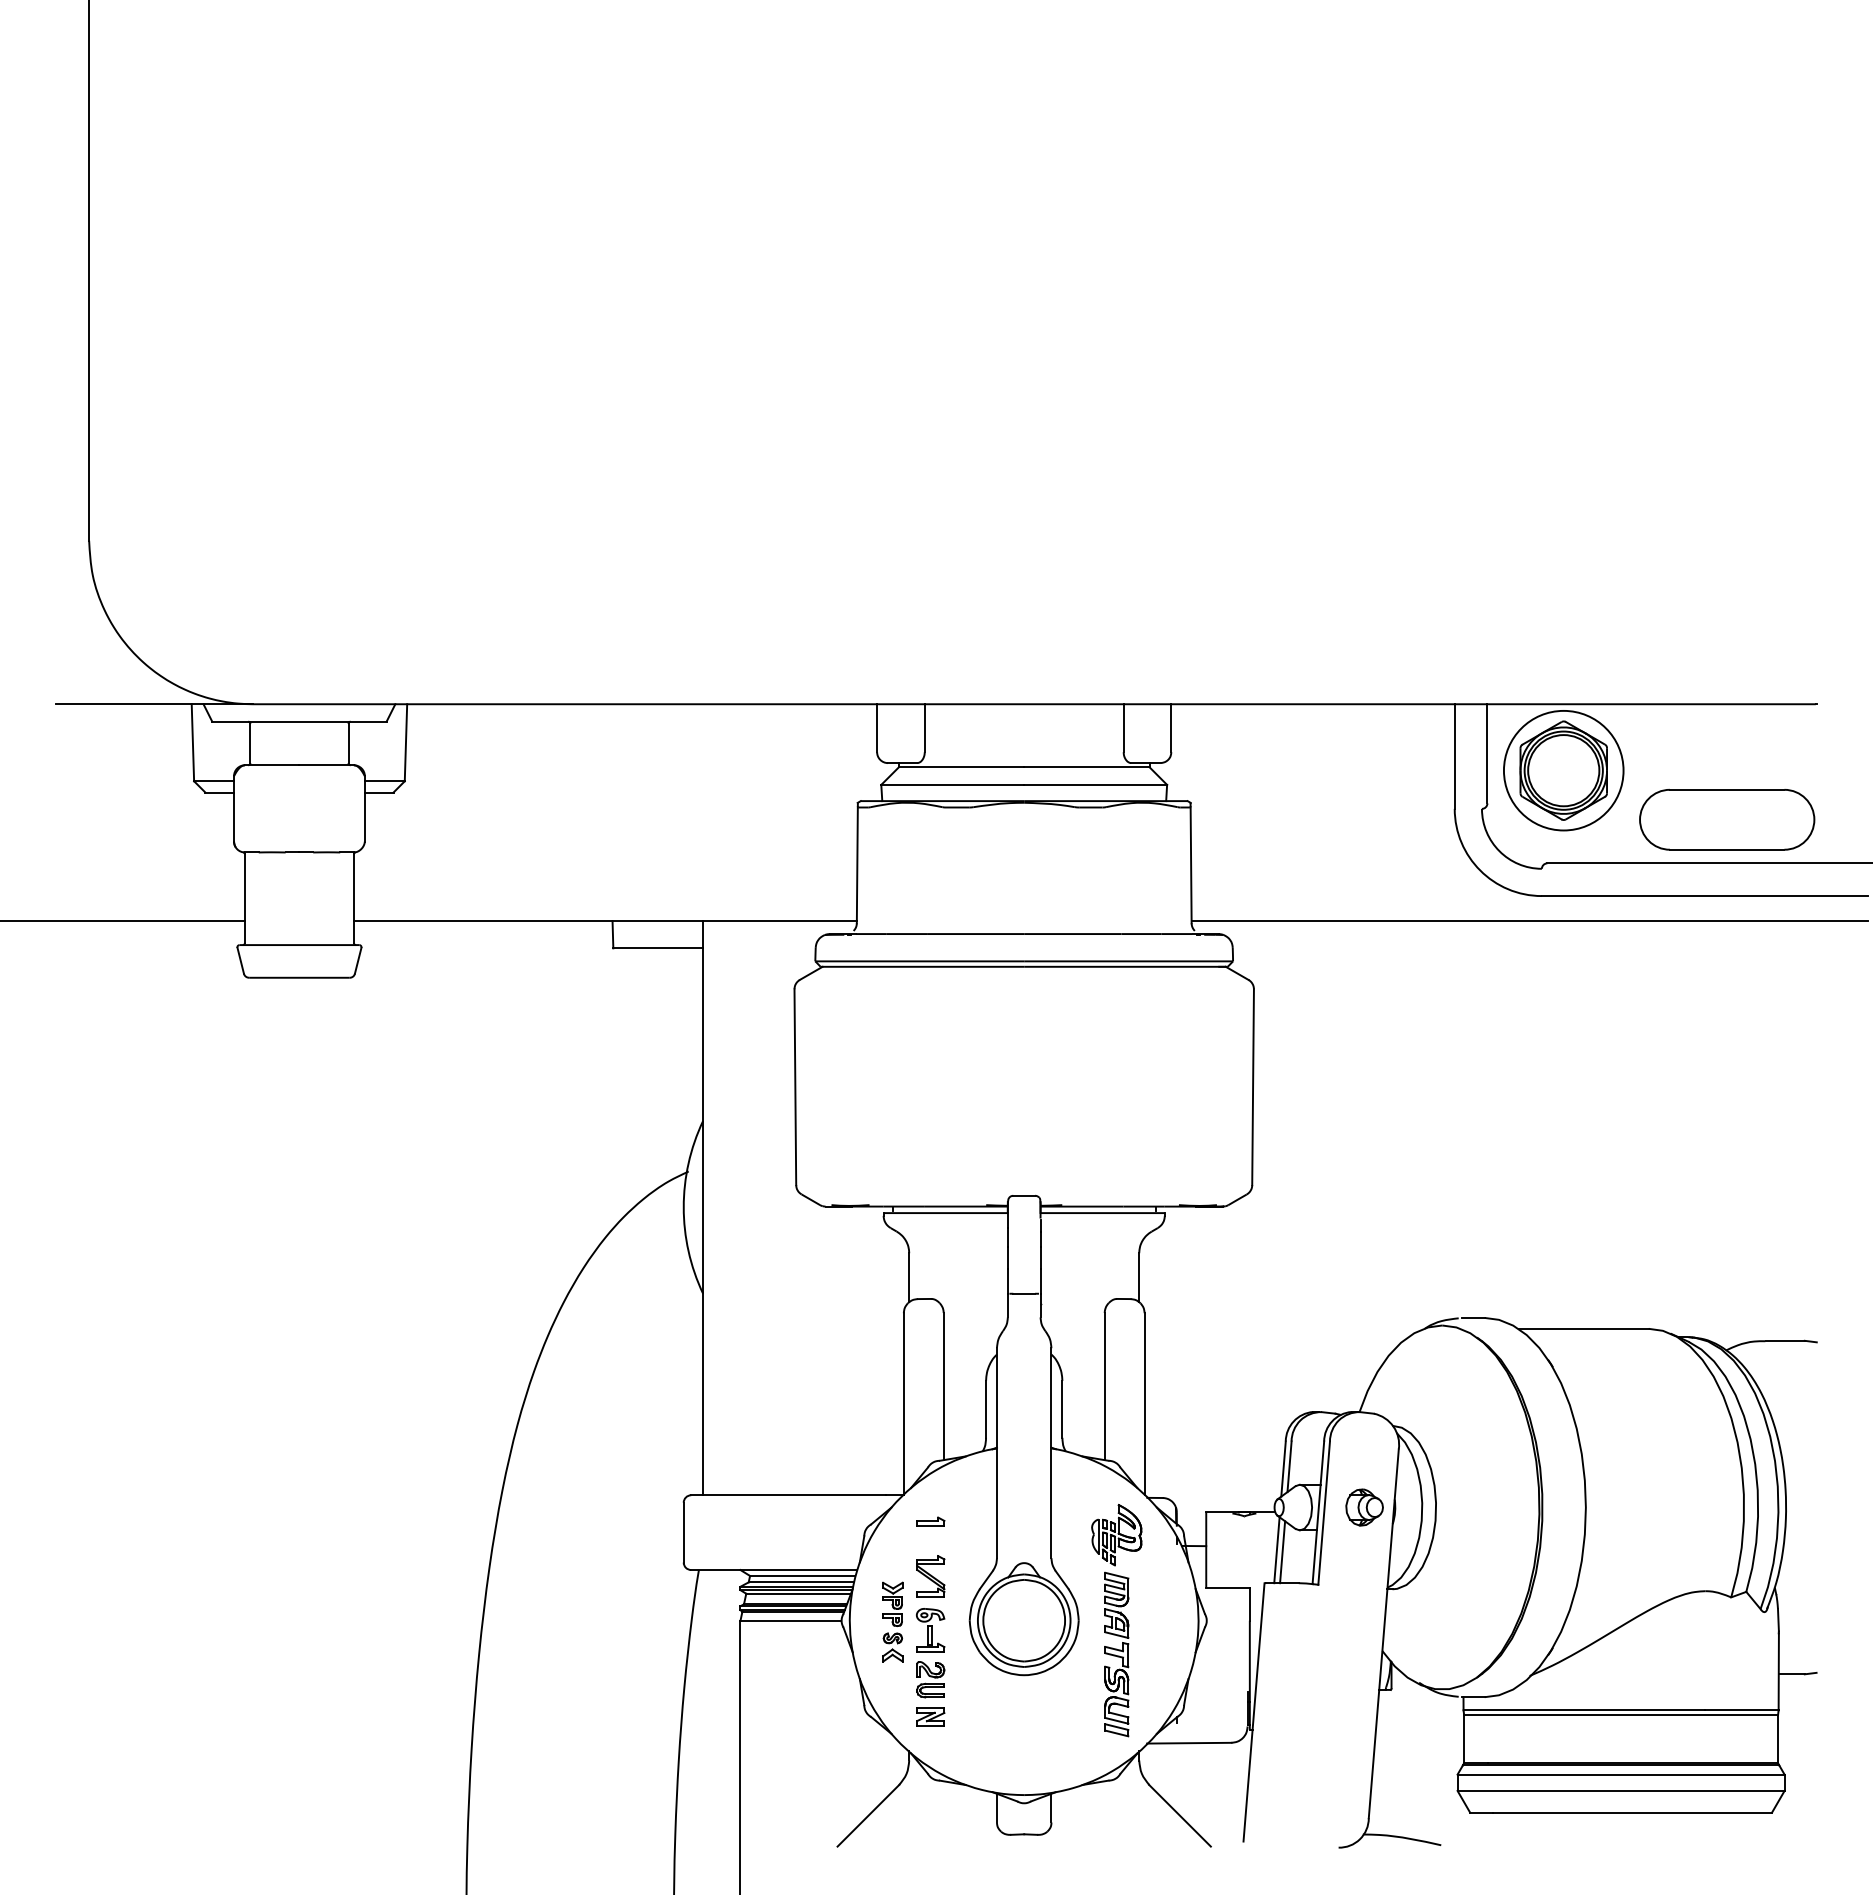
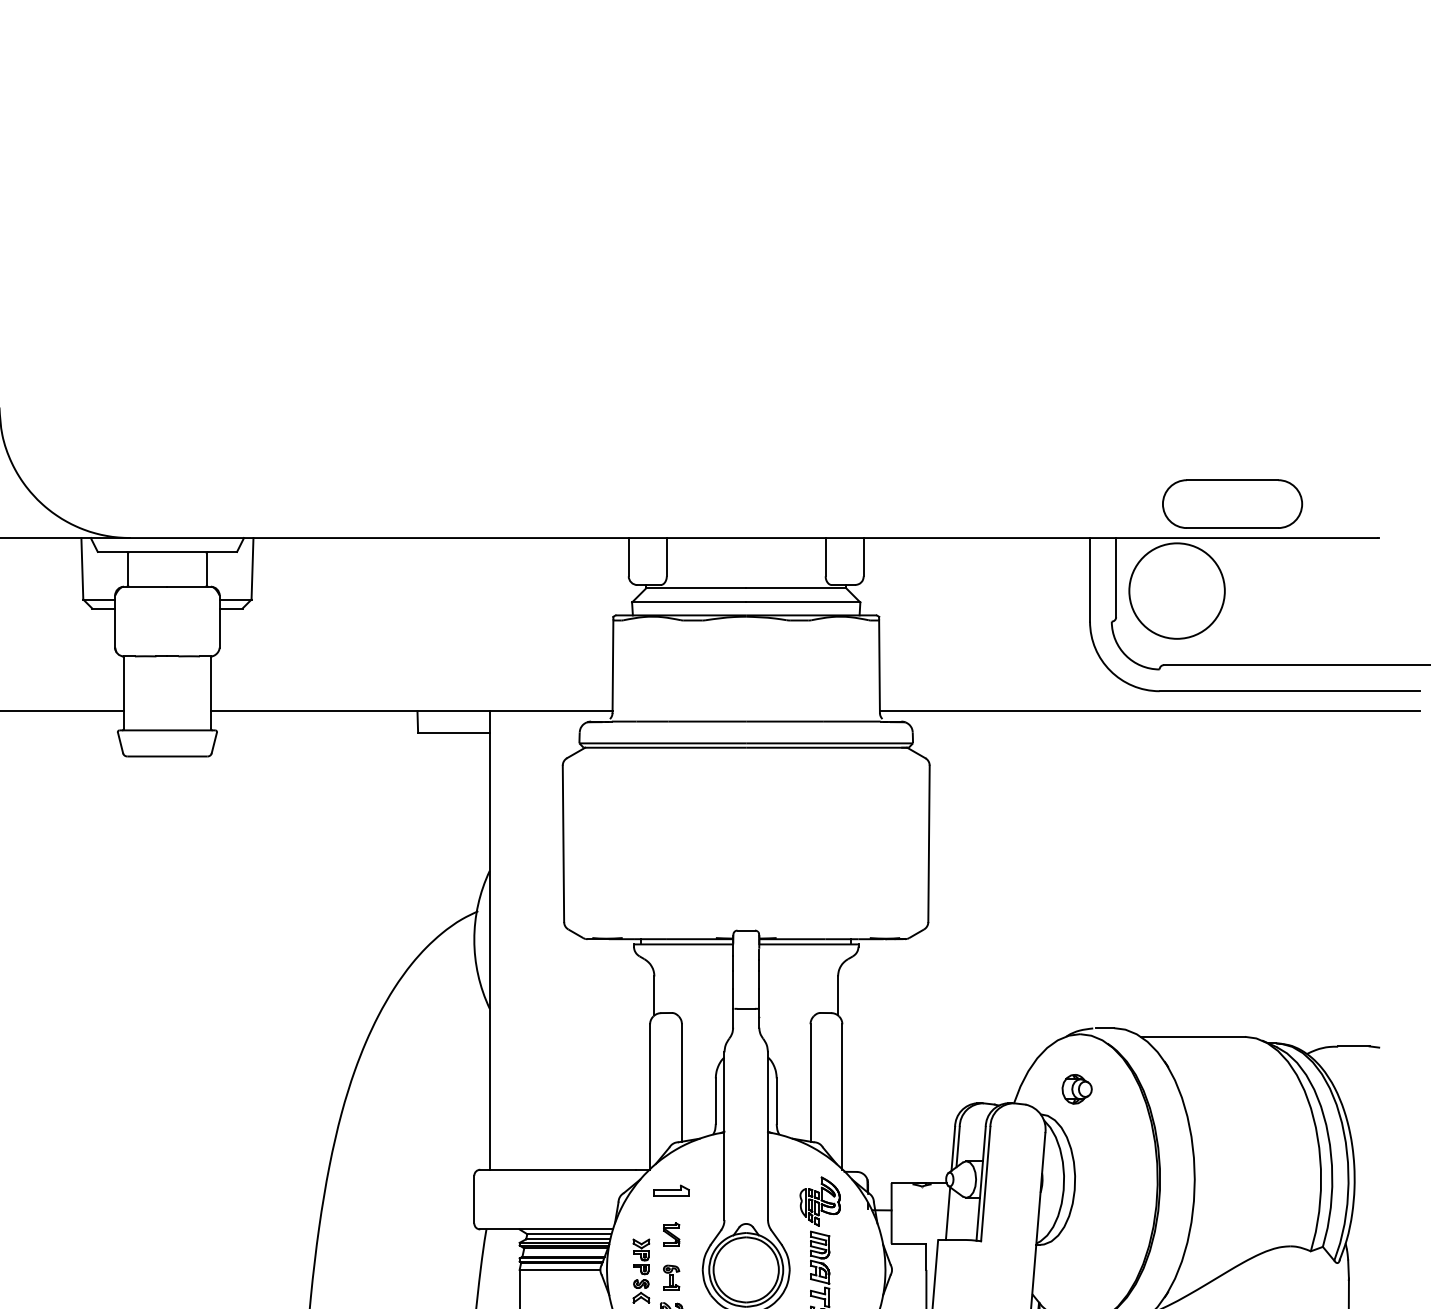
part: (1563, 770) -> (1176, 590), removed
part: (1727, 819) -> (1232, 503), moved
part: (1364, 1507) -> (1077, 1089), moved
part: (930, 1521) -> (671, 1190), size x1.6
line: (1282, 1552) -> (952, 1215), removed
part: (930, 1576) -> (671, 1234), size x0.7
part: (930, 1630) -> (671, 1277), size x0.7

